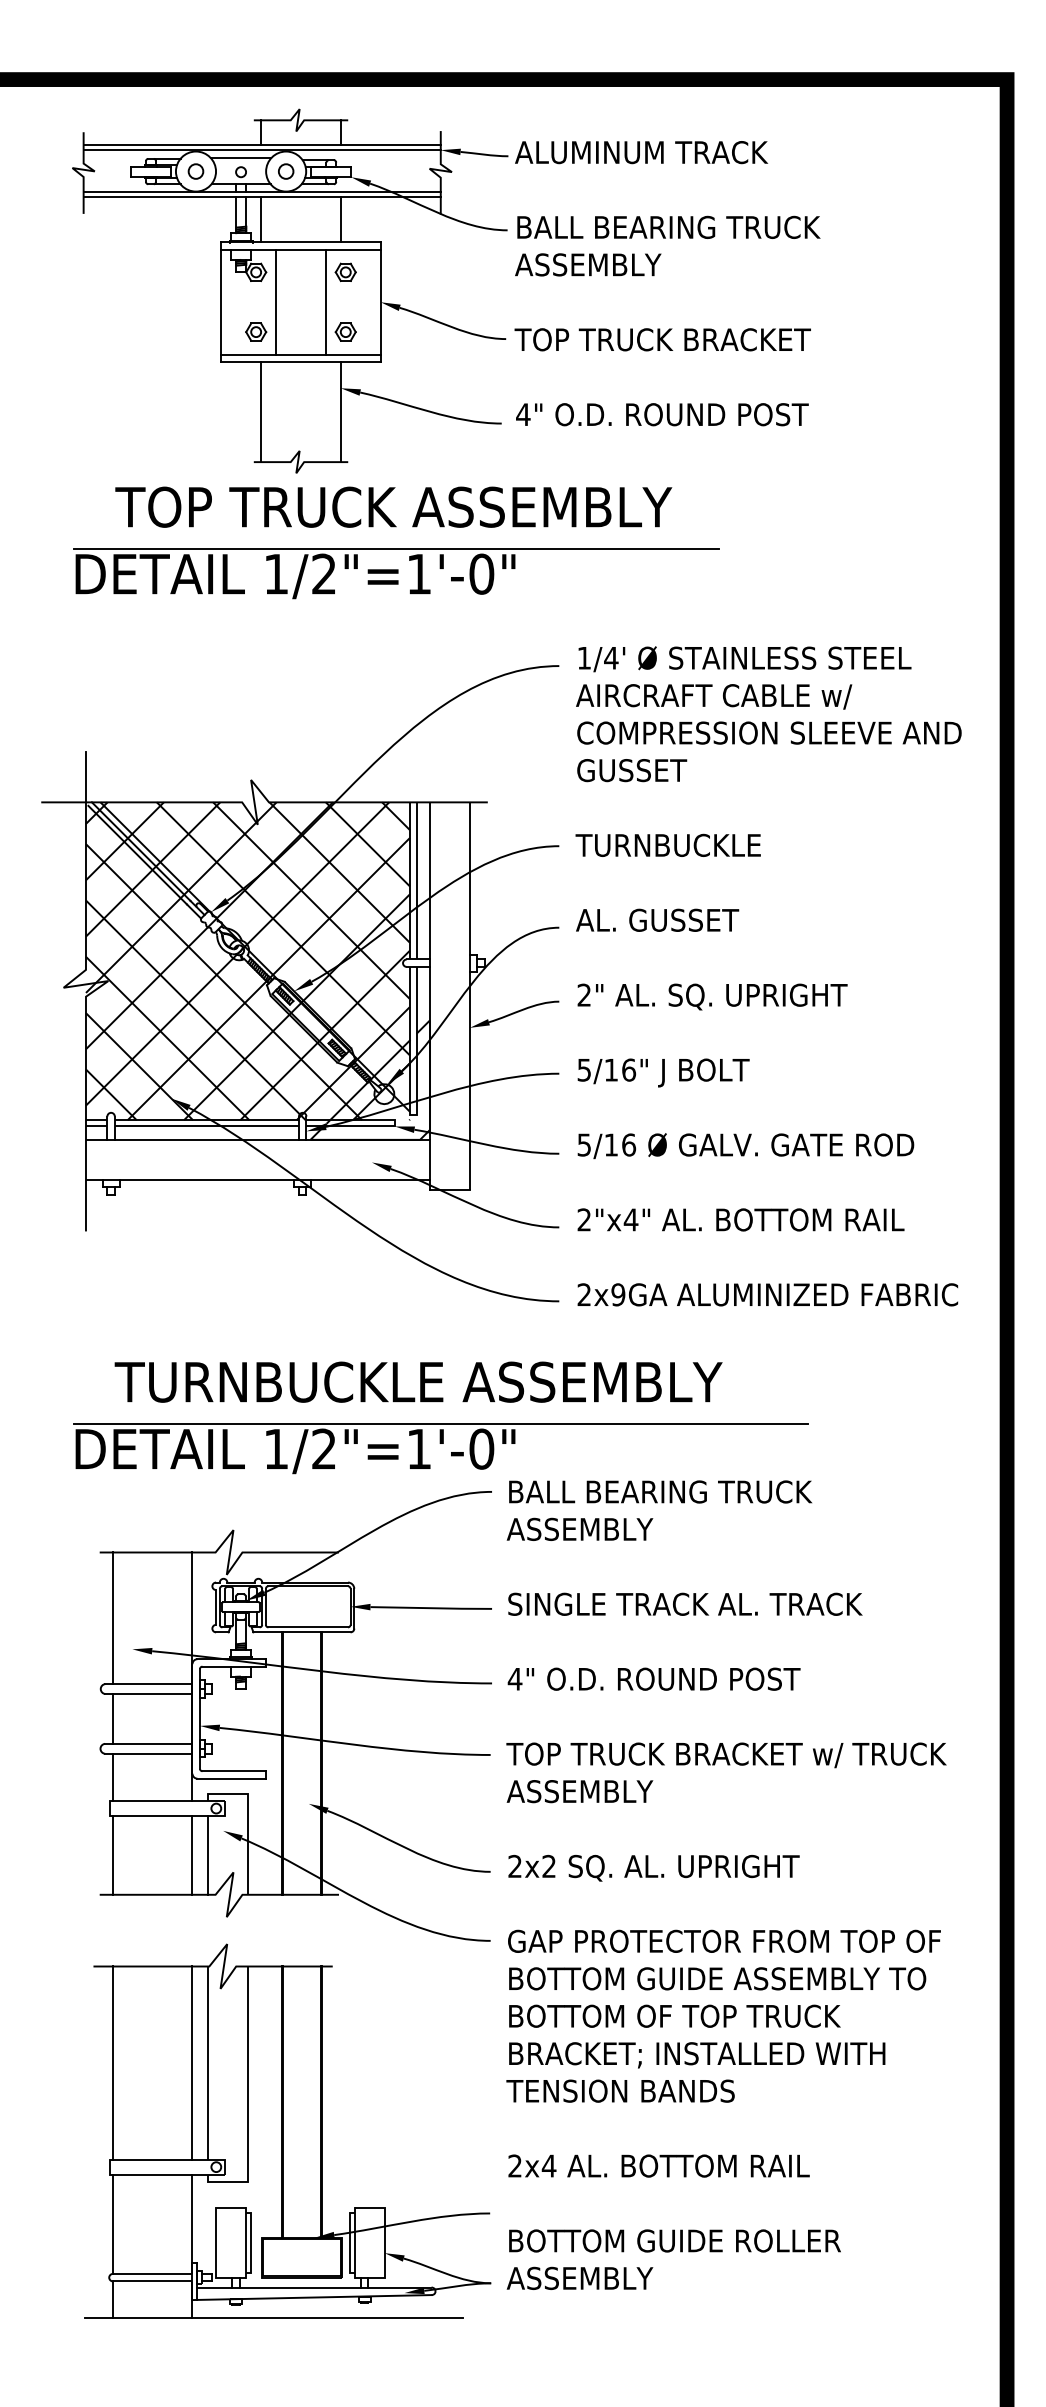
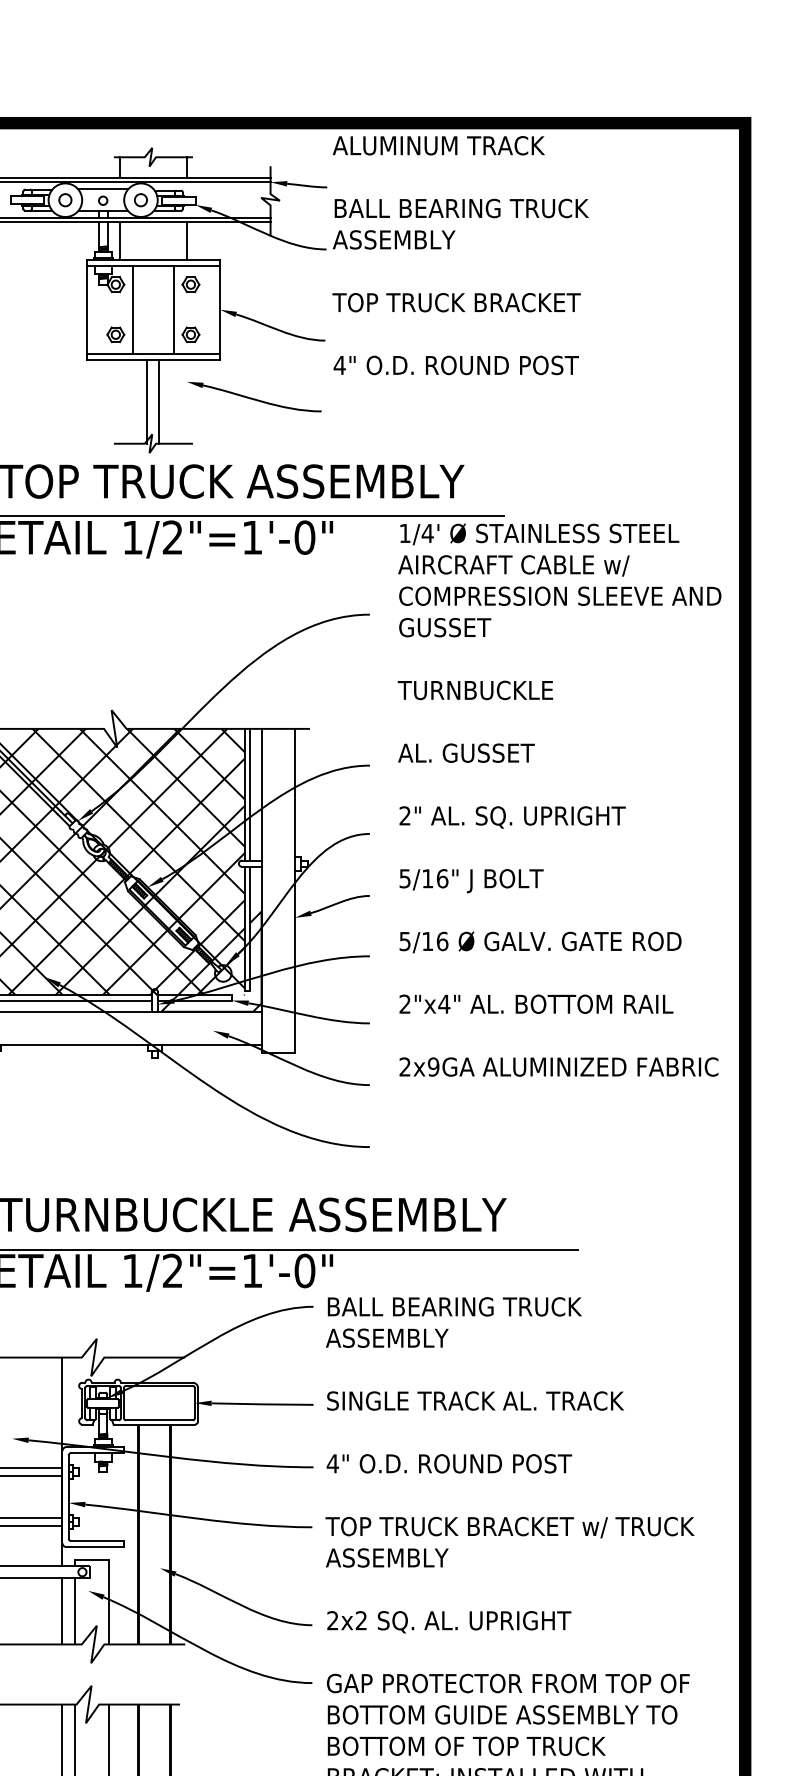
text: (667, 283) -> (460, 255), moved
line: (261, 412) -> (159, 402), moved
line: (340, 412) -> (146, 402), moved
text: (768, 976) -> (559, 800), moved

